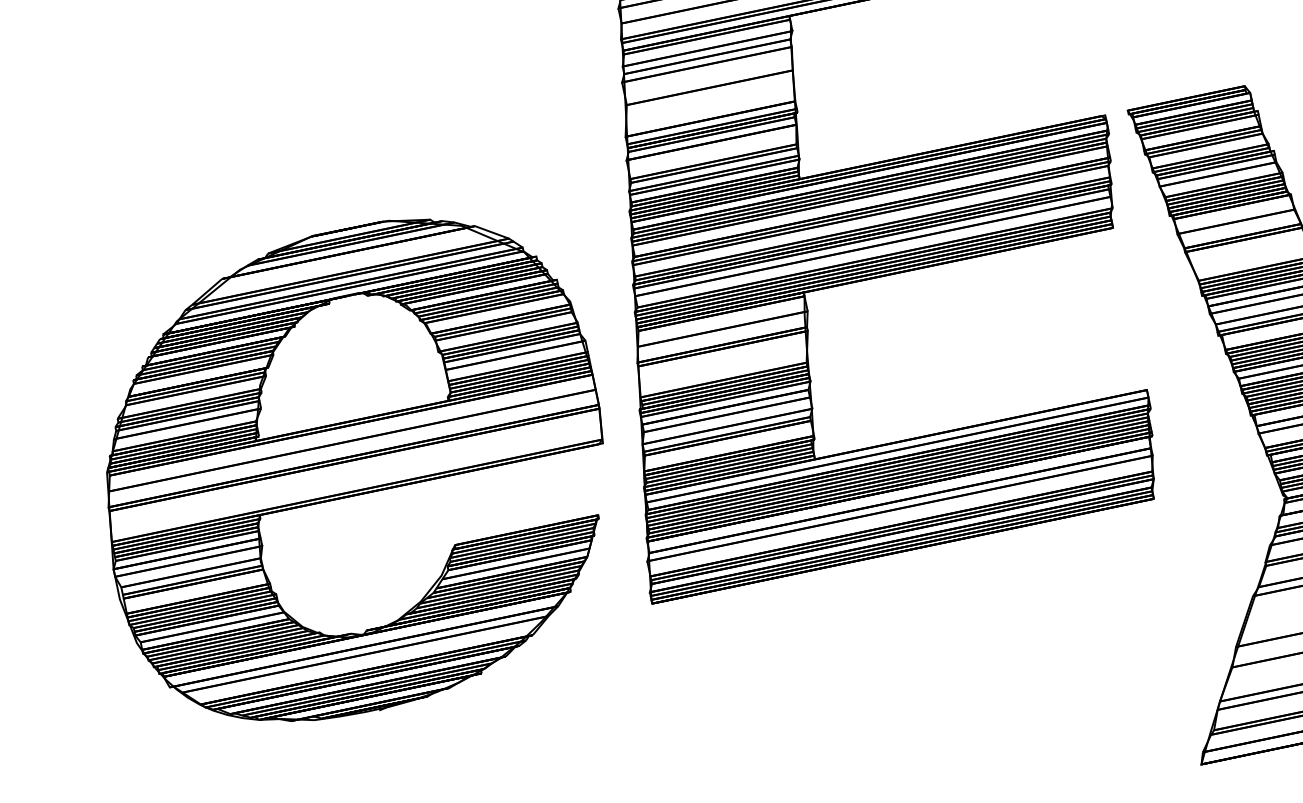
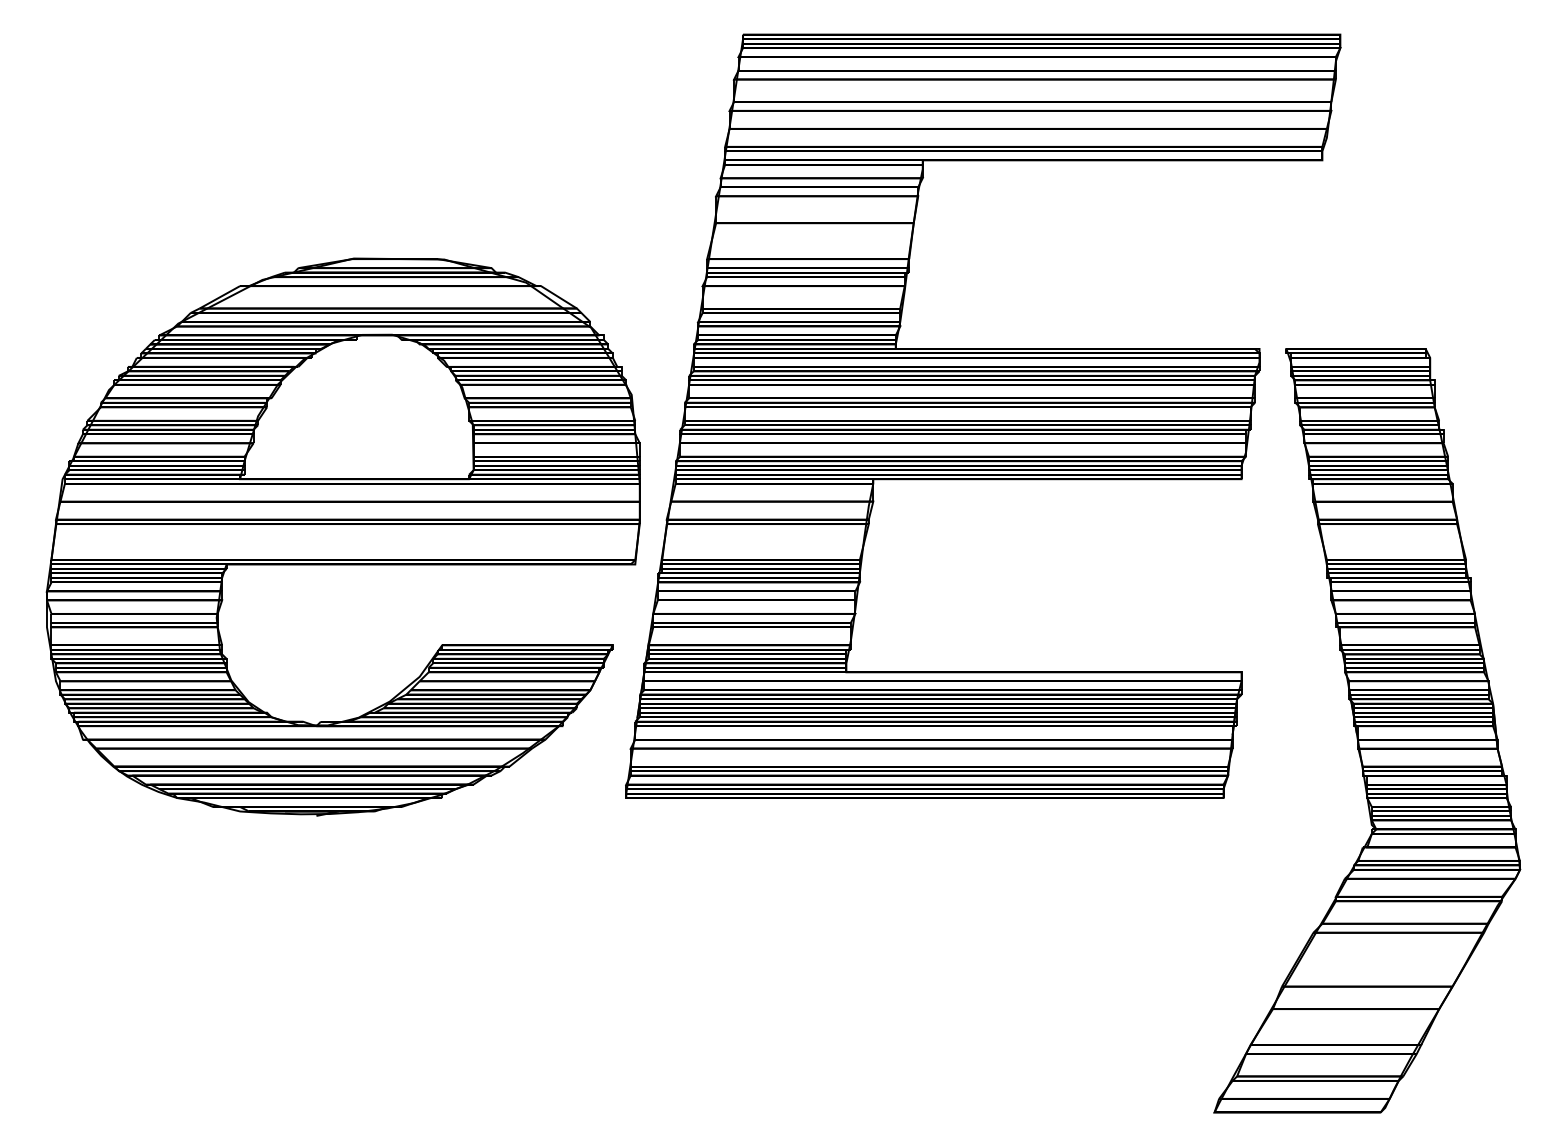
part: (352, 471) -> (342, 536), moved

